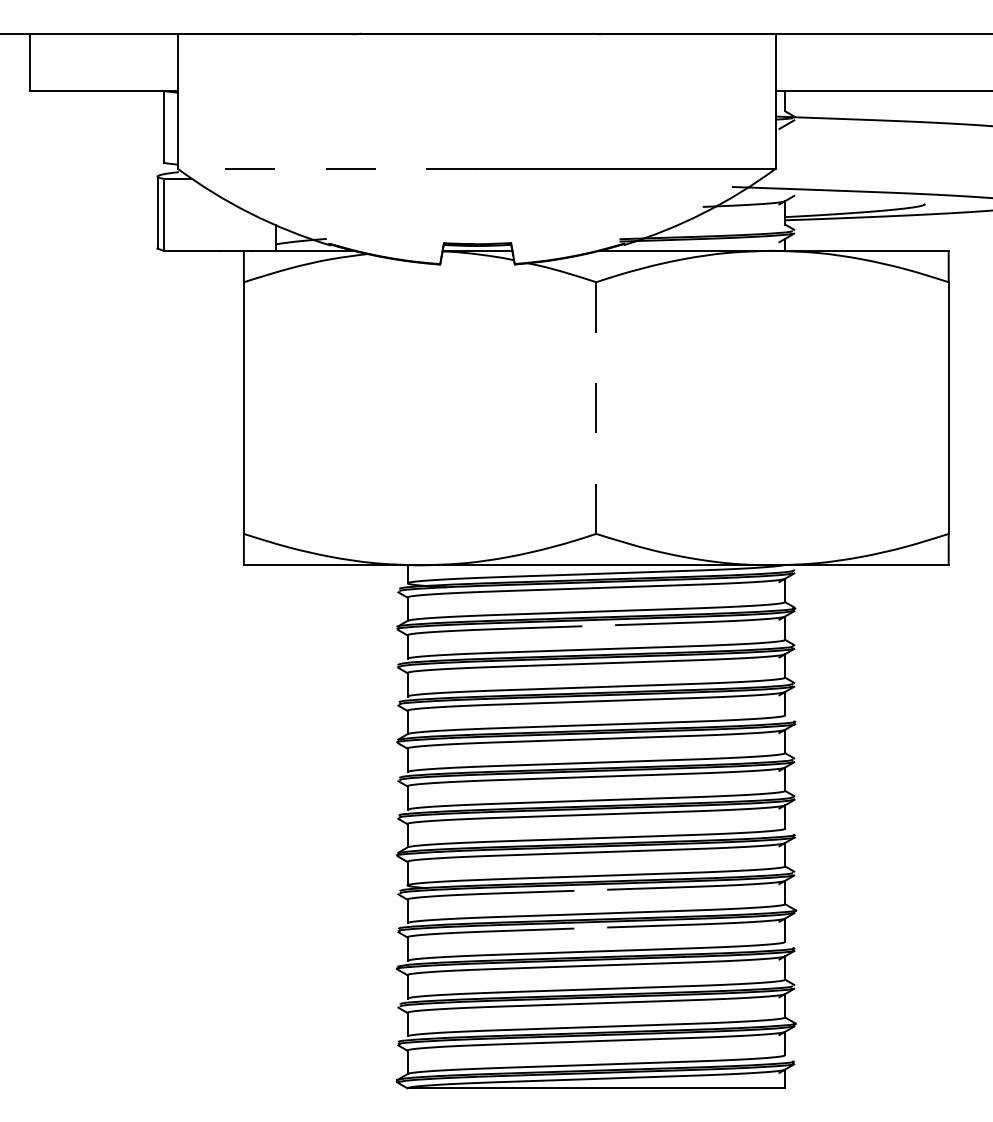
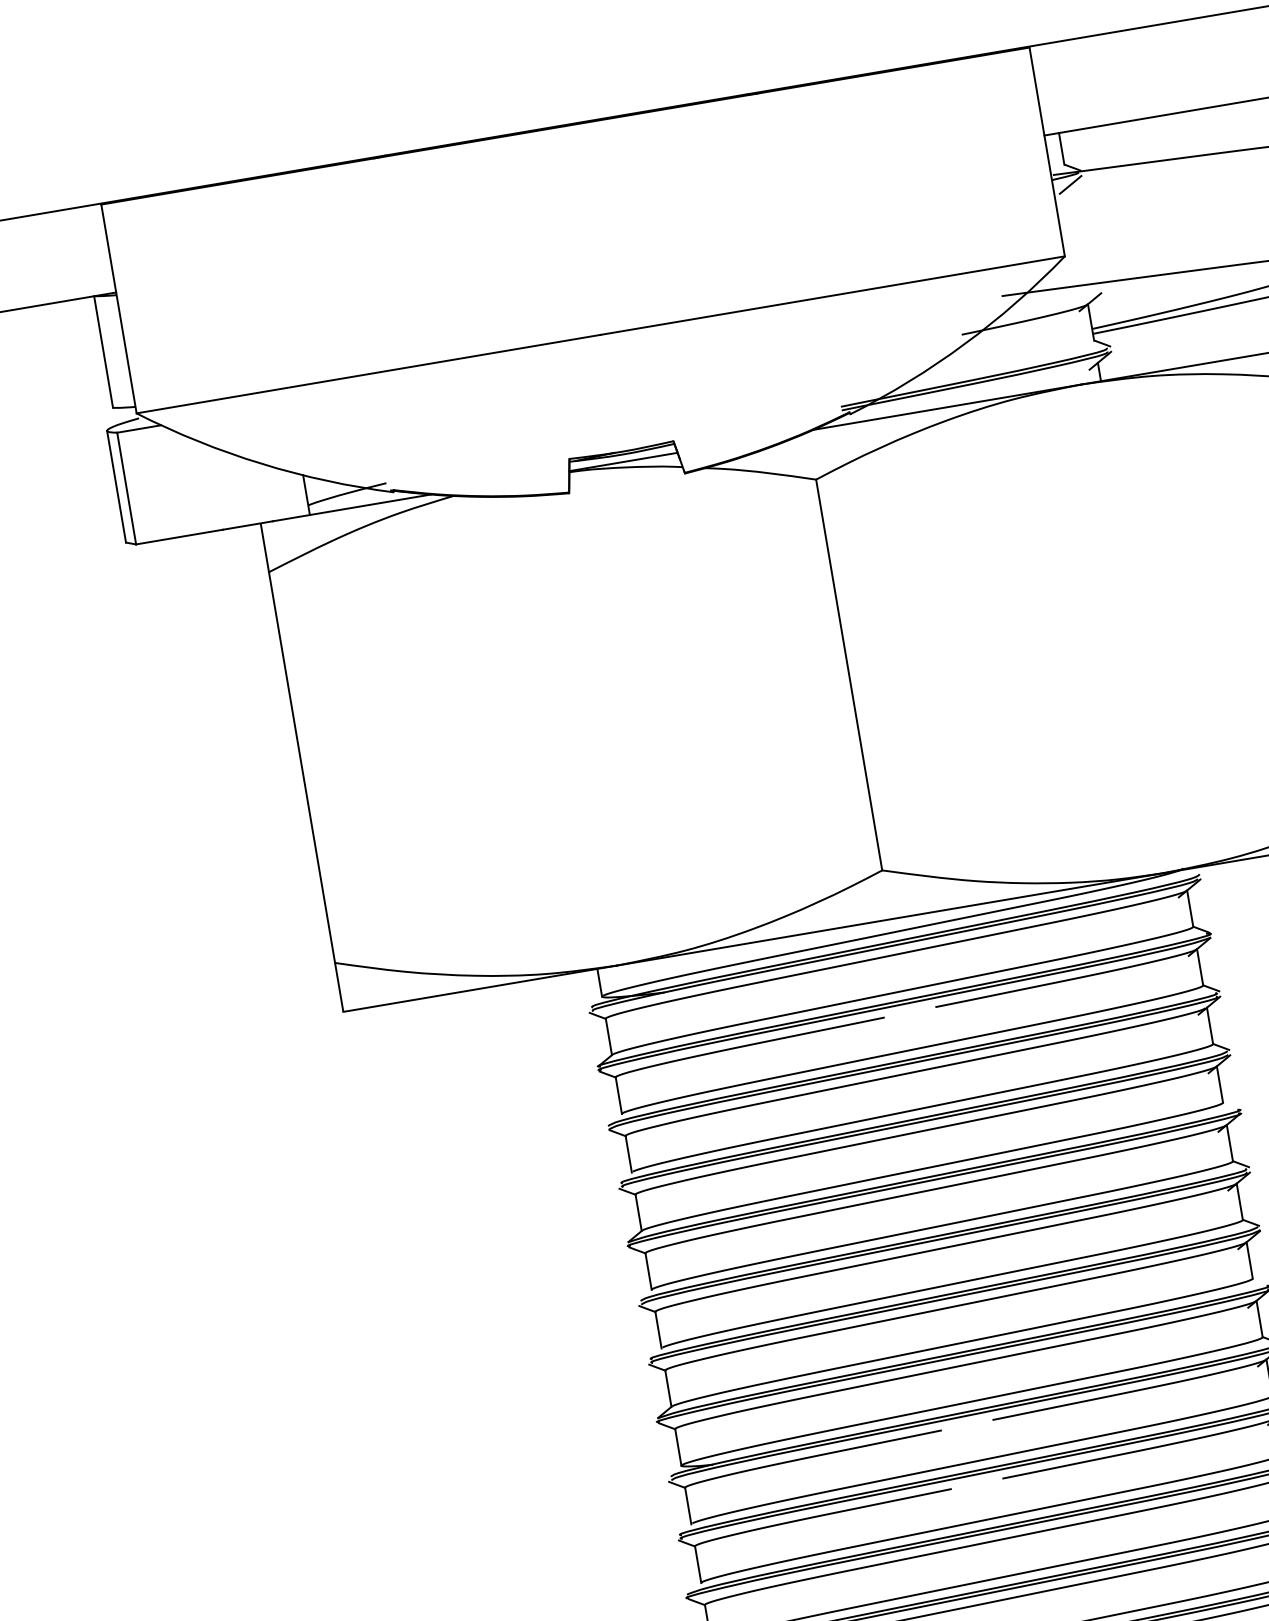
line: (326, 168) -> (367, 373), dashed -> solid
line: (596, 408) -> (849, 675), dashed -> solid

